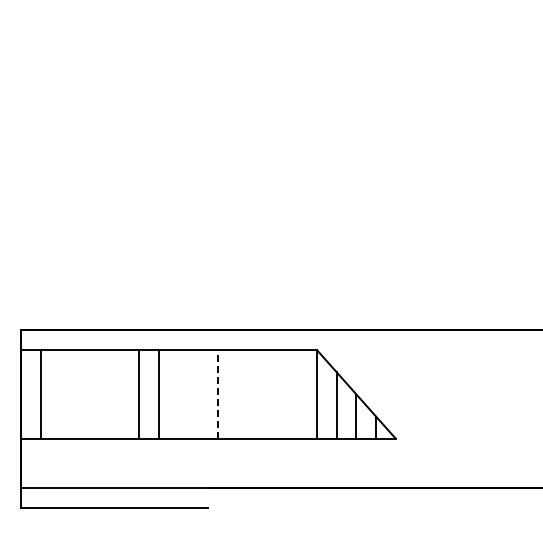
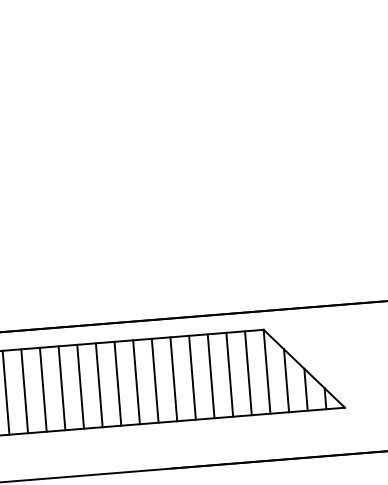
line: (60, 393) -> (24, 390), added
line: (80, 393) -> (43, 388), added
line: (99, 393) -> (61, 387), added
line: (119, 393) -> (80, 385), added
line: (178, 393) -> (136, 381), added
line: (198, 393) -> (155, 379), added
line: (218, 393) -> (174, 378), dashed -> solid
line: (237, 393) -> (192, 376), added
line: (257, 393) -> (210, 375), added
line: (277, 393) -> (229, 373), added
line: (297, 393) -> (248, 372), added

